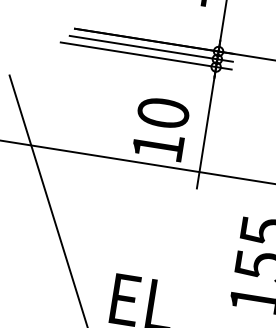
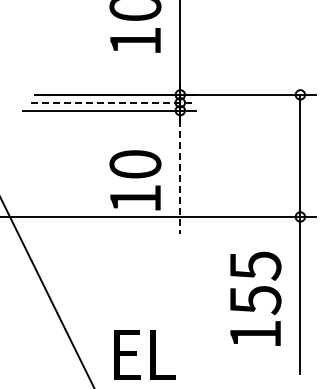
line: (151, 48) -> (113, 102), solid -> dashed
line: (206, 132) -> (180, 176), solid -> dashed

